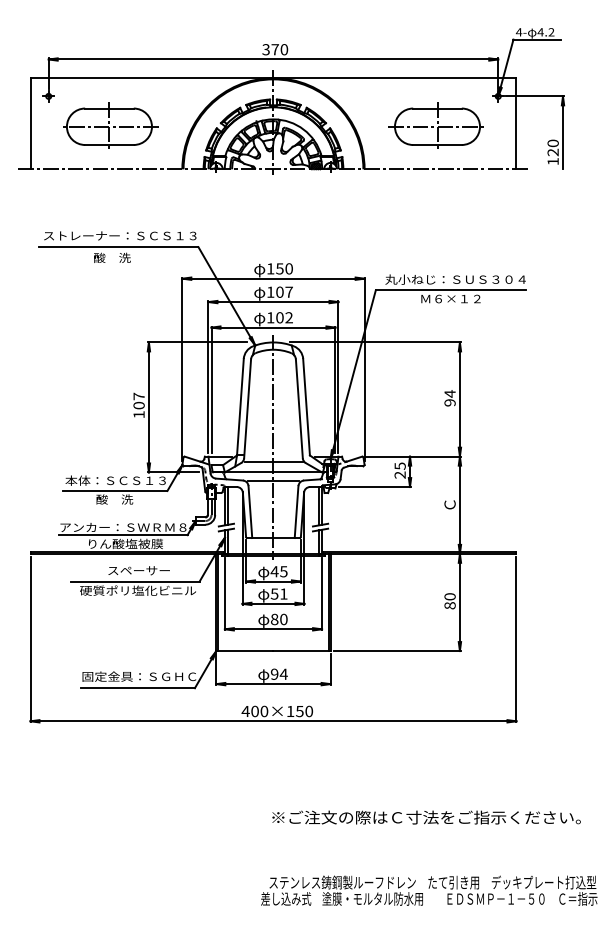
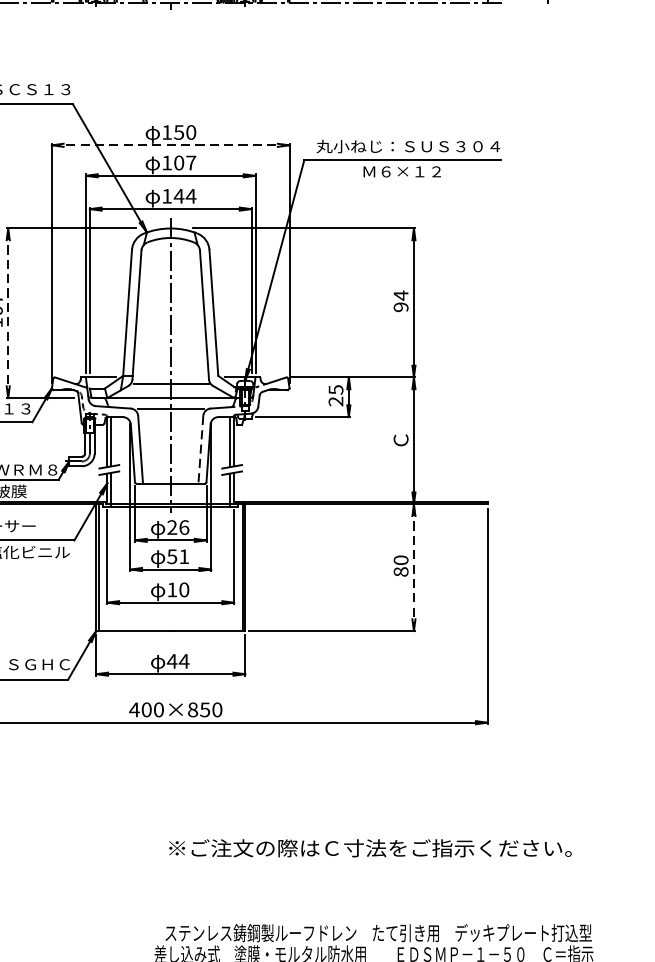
line: (273, 278) -> (170, 145), solid -> dashed
text: (284, 317) -> (185, 195), 102 -> 144
line: (148, 407) -> (7, 313), solid -> dashed
line: (296, 512) -> (200, 450), solid -> dashed
text: (278, 571) -> (177, 527), 45 -> 26
line: (459, 602) -> (413, 567), solid -> dashed
text: (274, 619) -> (172, 589), 80 -> 10
text: (274, 673) -> (172, 660), 94 -> 44
text: (290, 711) -> (192, 709), 400×150 -> 400×850

